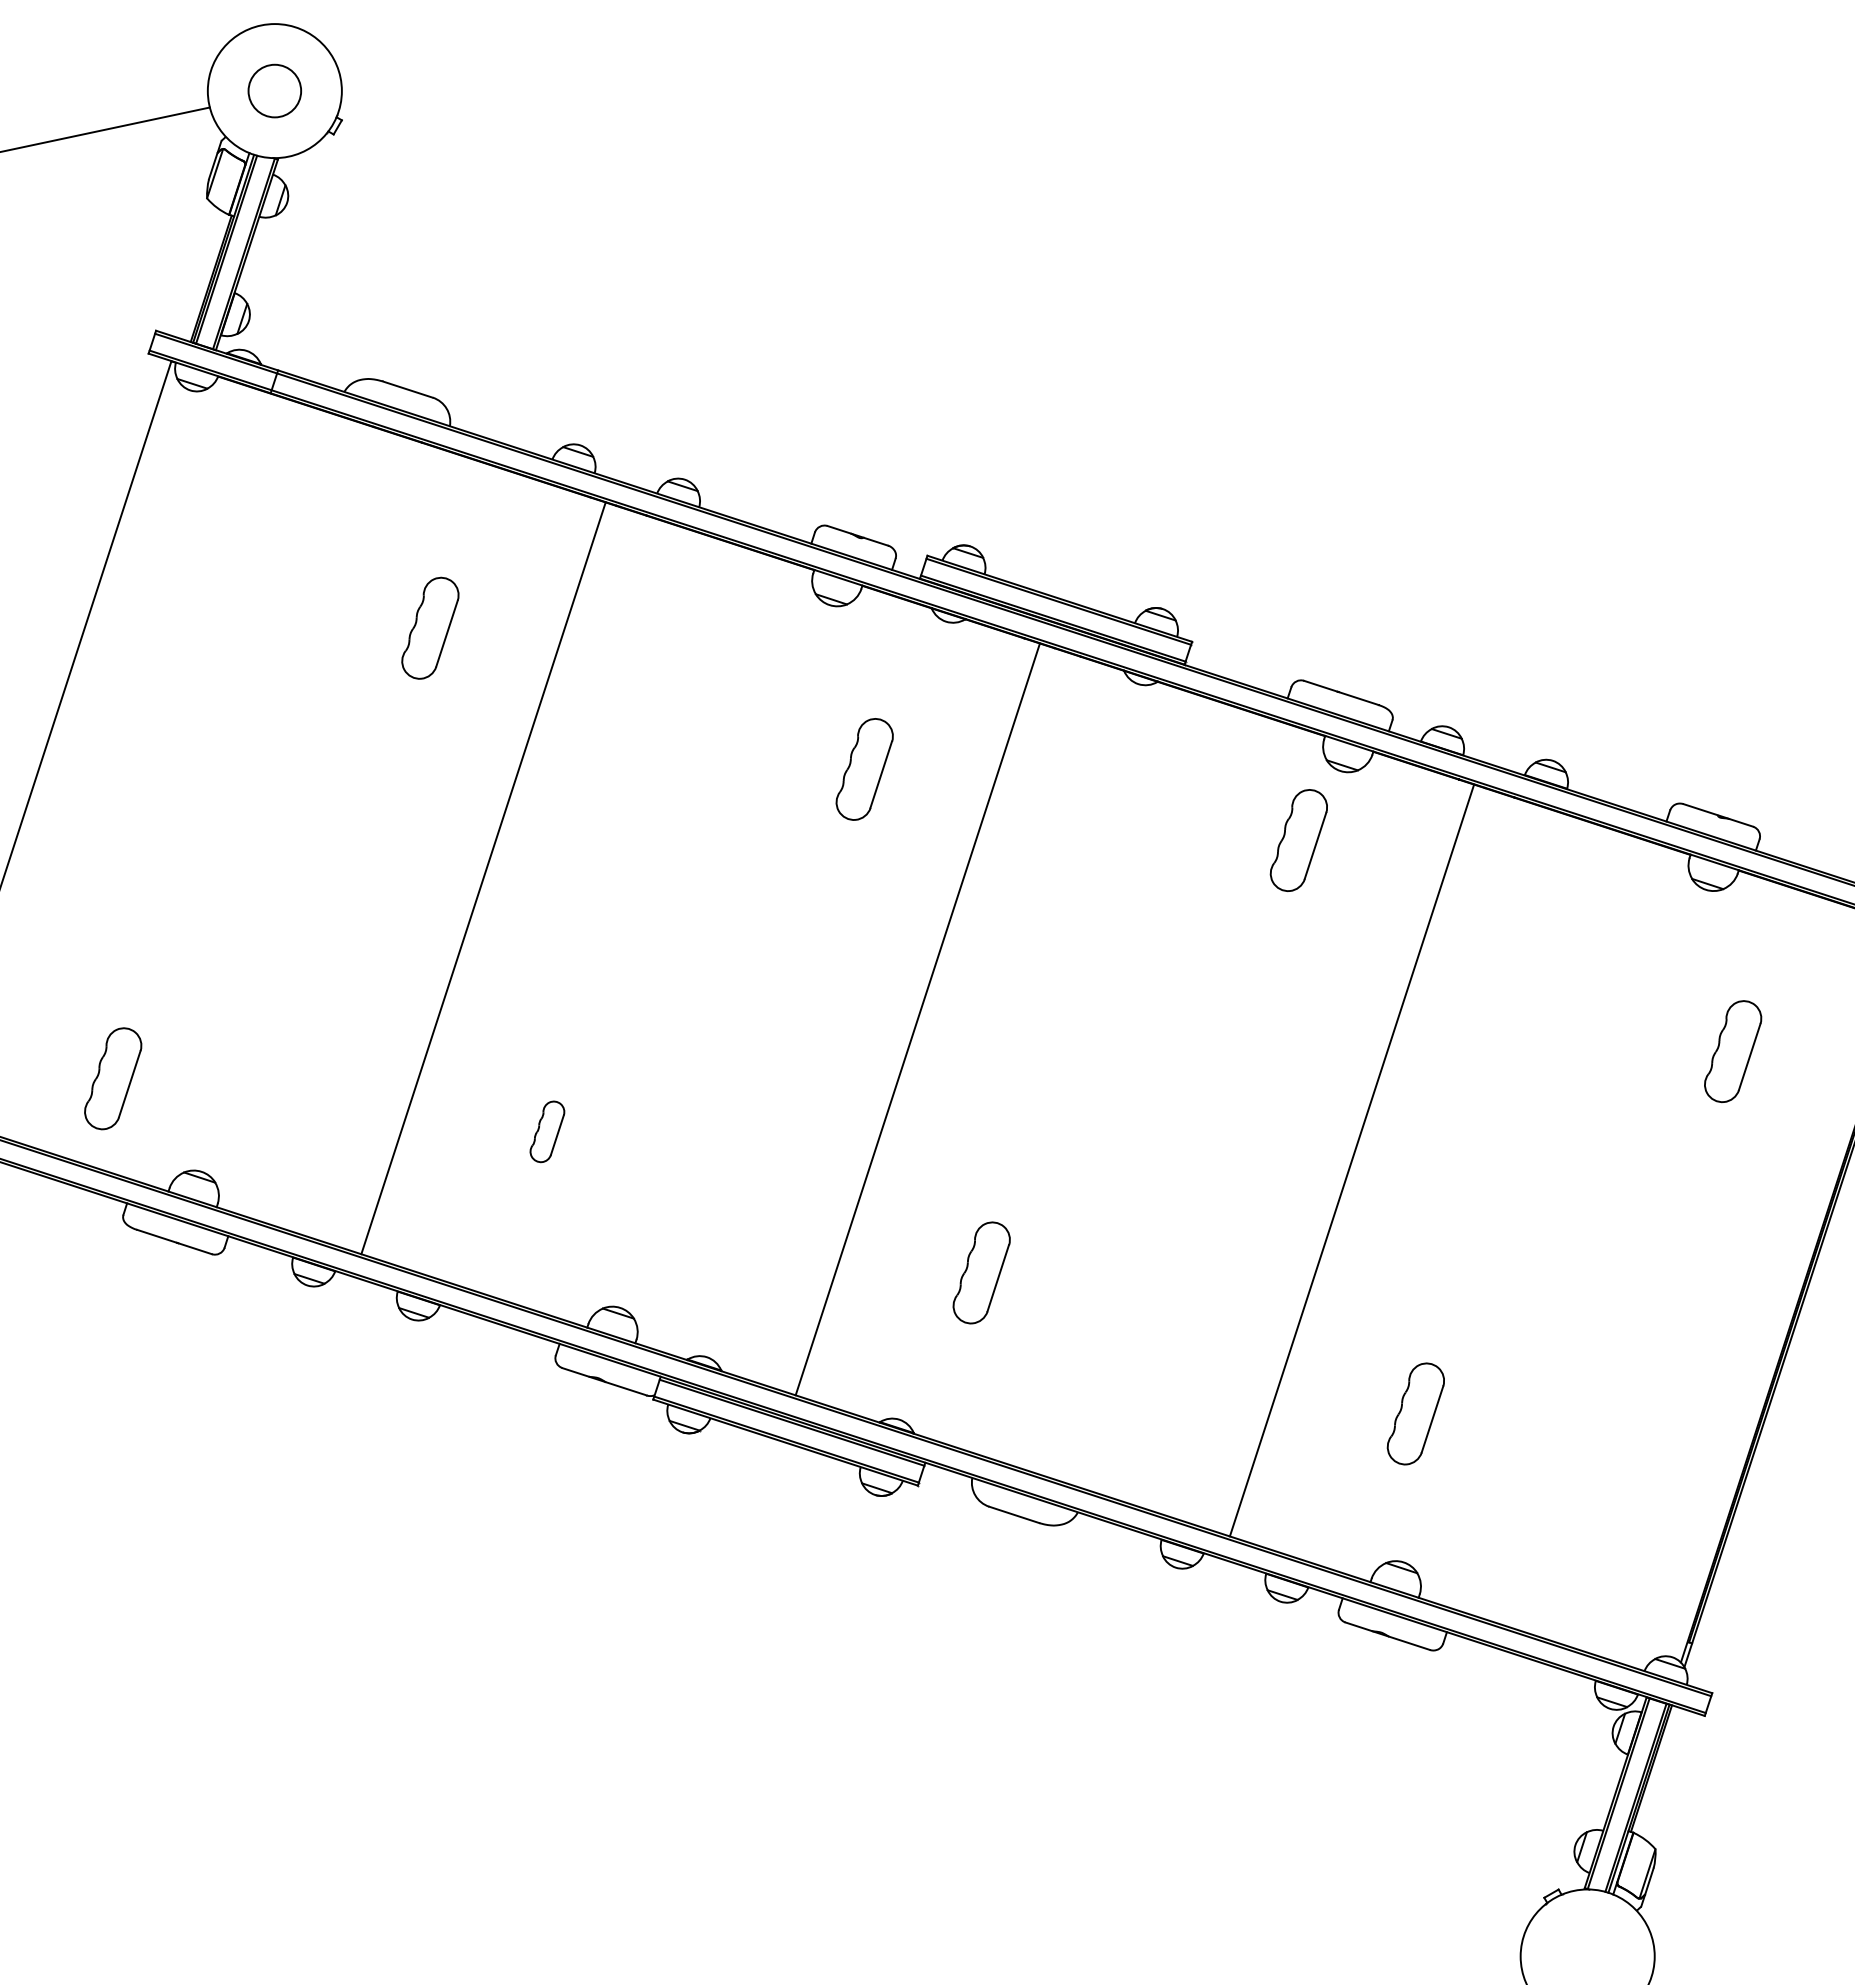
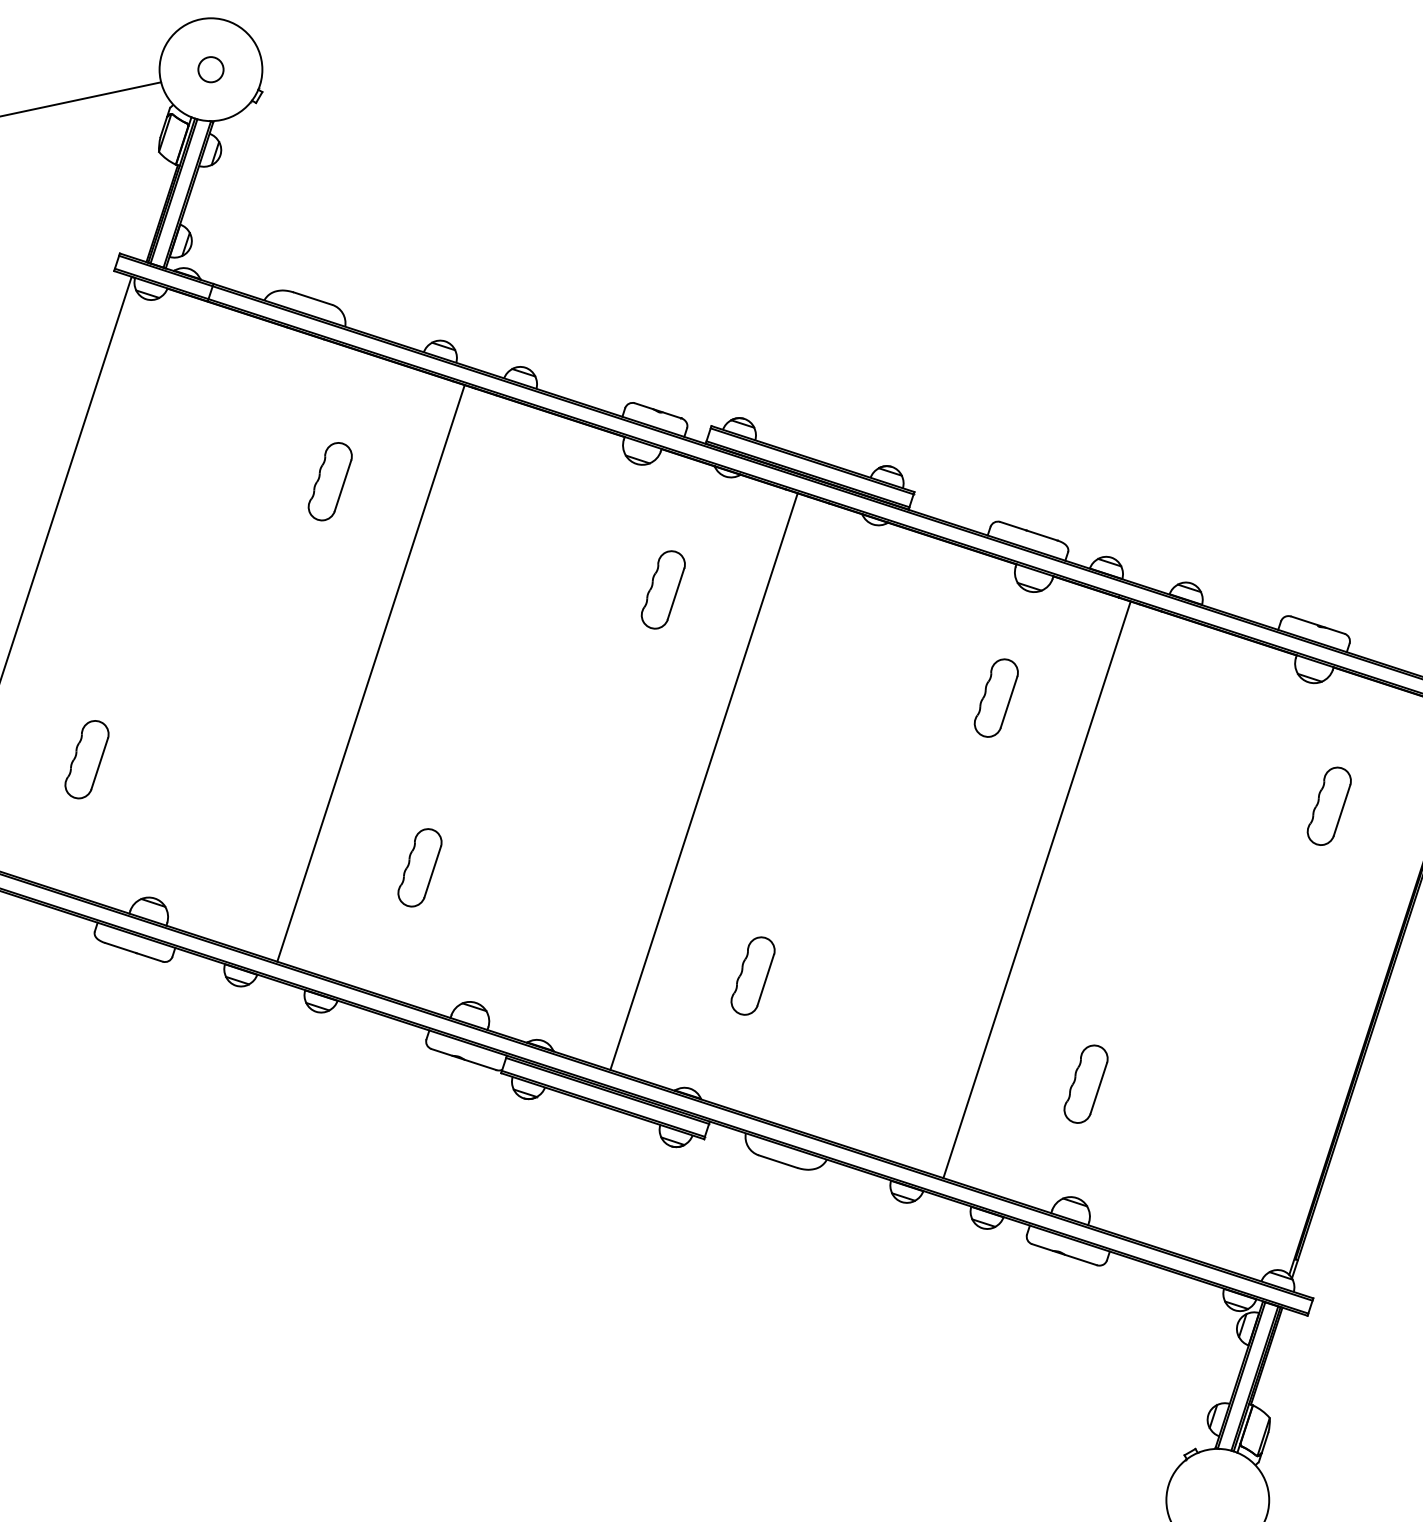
circle: (274, 90) -> (210, 69), size x0.62
part: (1298, 840) -> (996, 698), moved
part: (113, 1078) -> (87, 759), moved
part: (547, 1131) -> (420, 867), size x1.67

